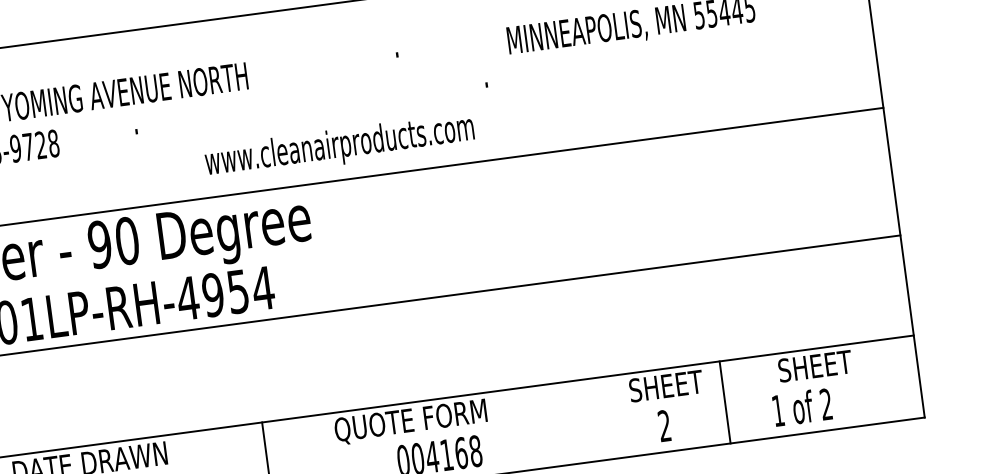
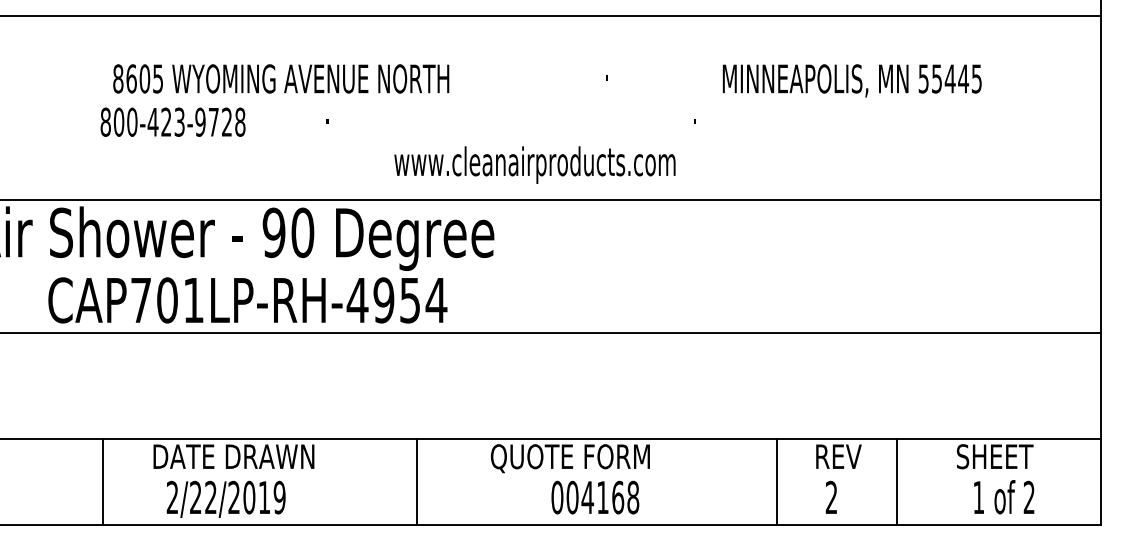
text: (666, 386) -> (838, 456), SHEET -> REV
text: (802, 407) -> (1004, 497), moved
line: (610, 417) -> (776, 481), added

